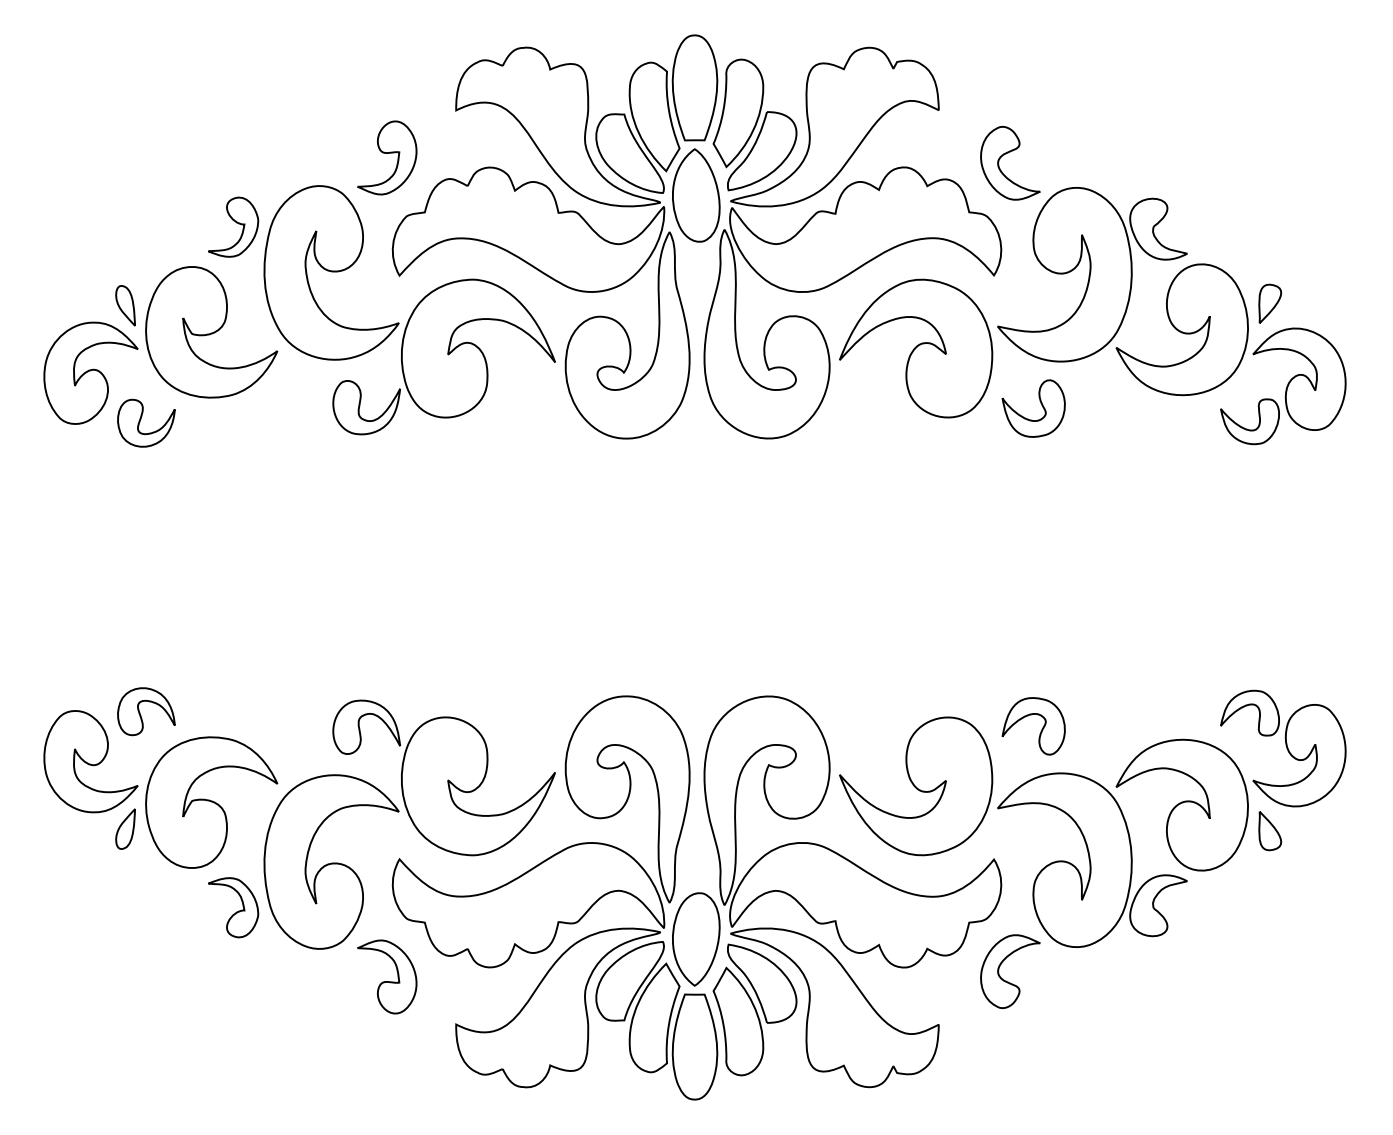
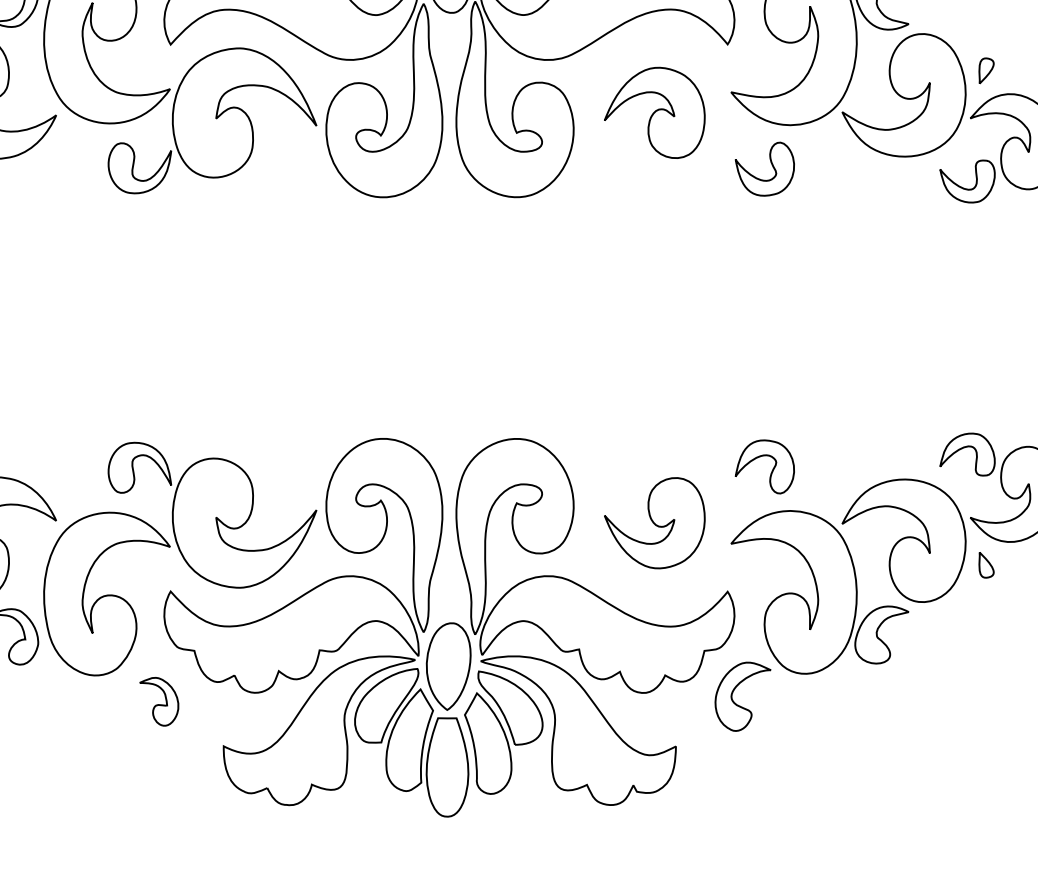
part: (1270, 303) -> (986, 70), size x0.7
part: (916, 348) -> (655, 112), size x0.7
part: (916, 786) -> (655, 523), size x0.7
part: (1270, 831) -> (986, 565), size x0.7
part: (387, 976) -> (159, 701), size x0.7

